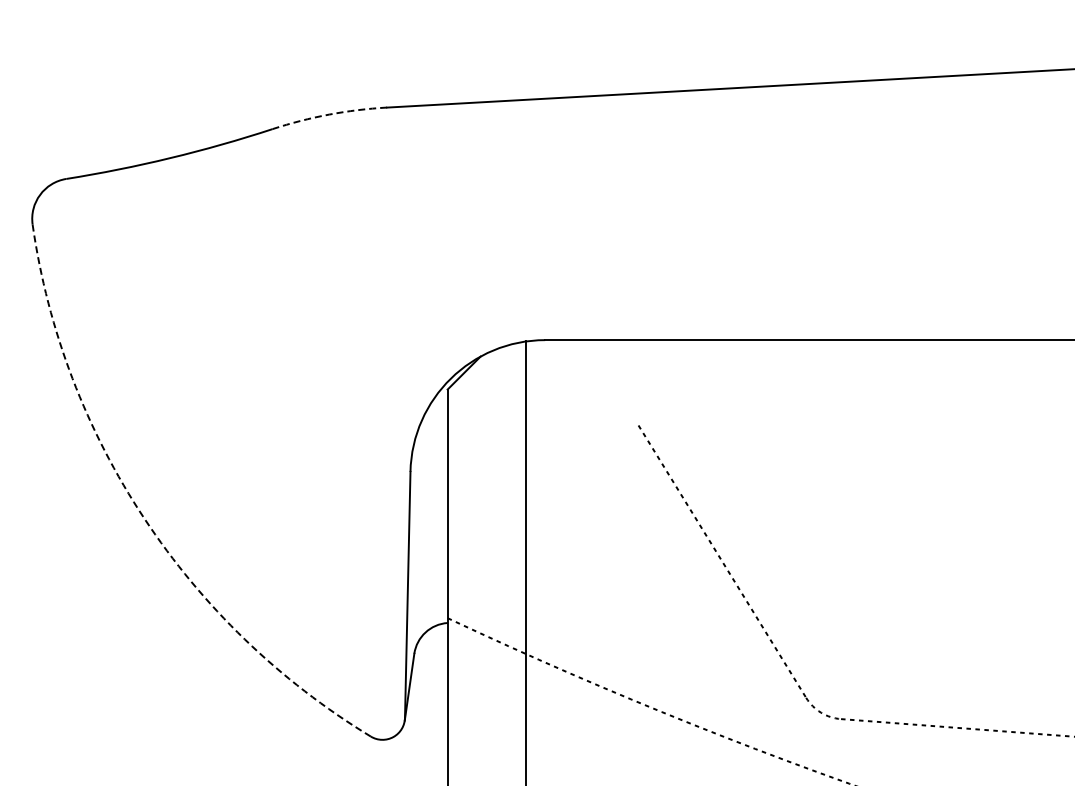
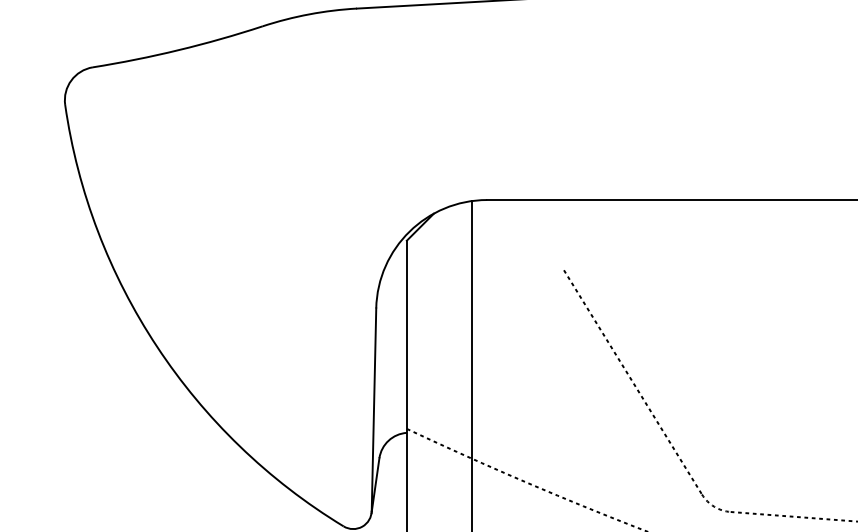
arc: (329, 114) -> (309, 14), dashed -> solid
arc: (144, 518) -> (157, 346), dashed -> solid

